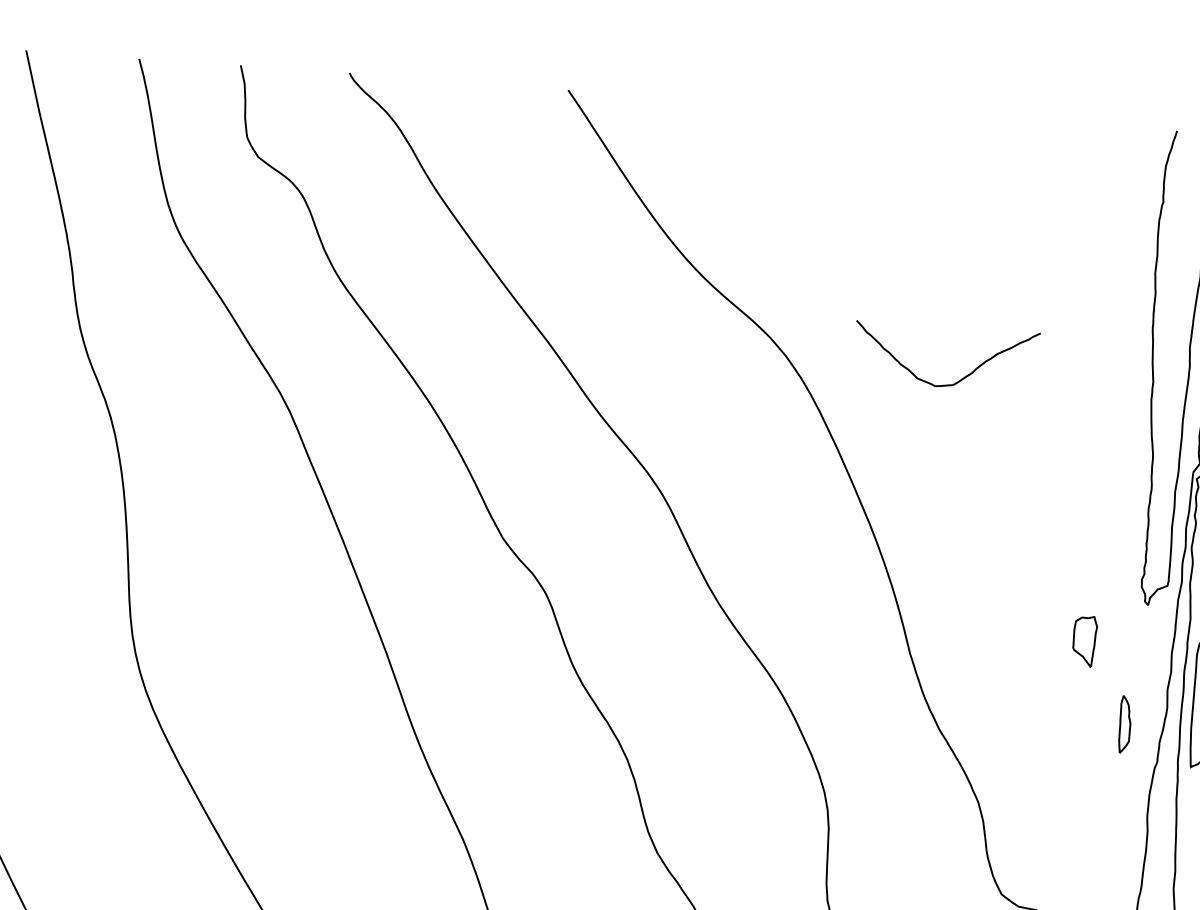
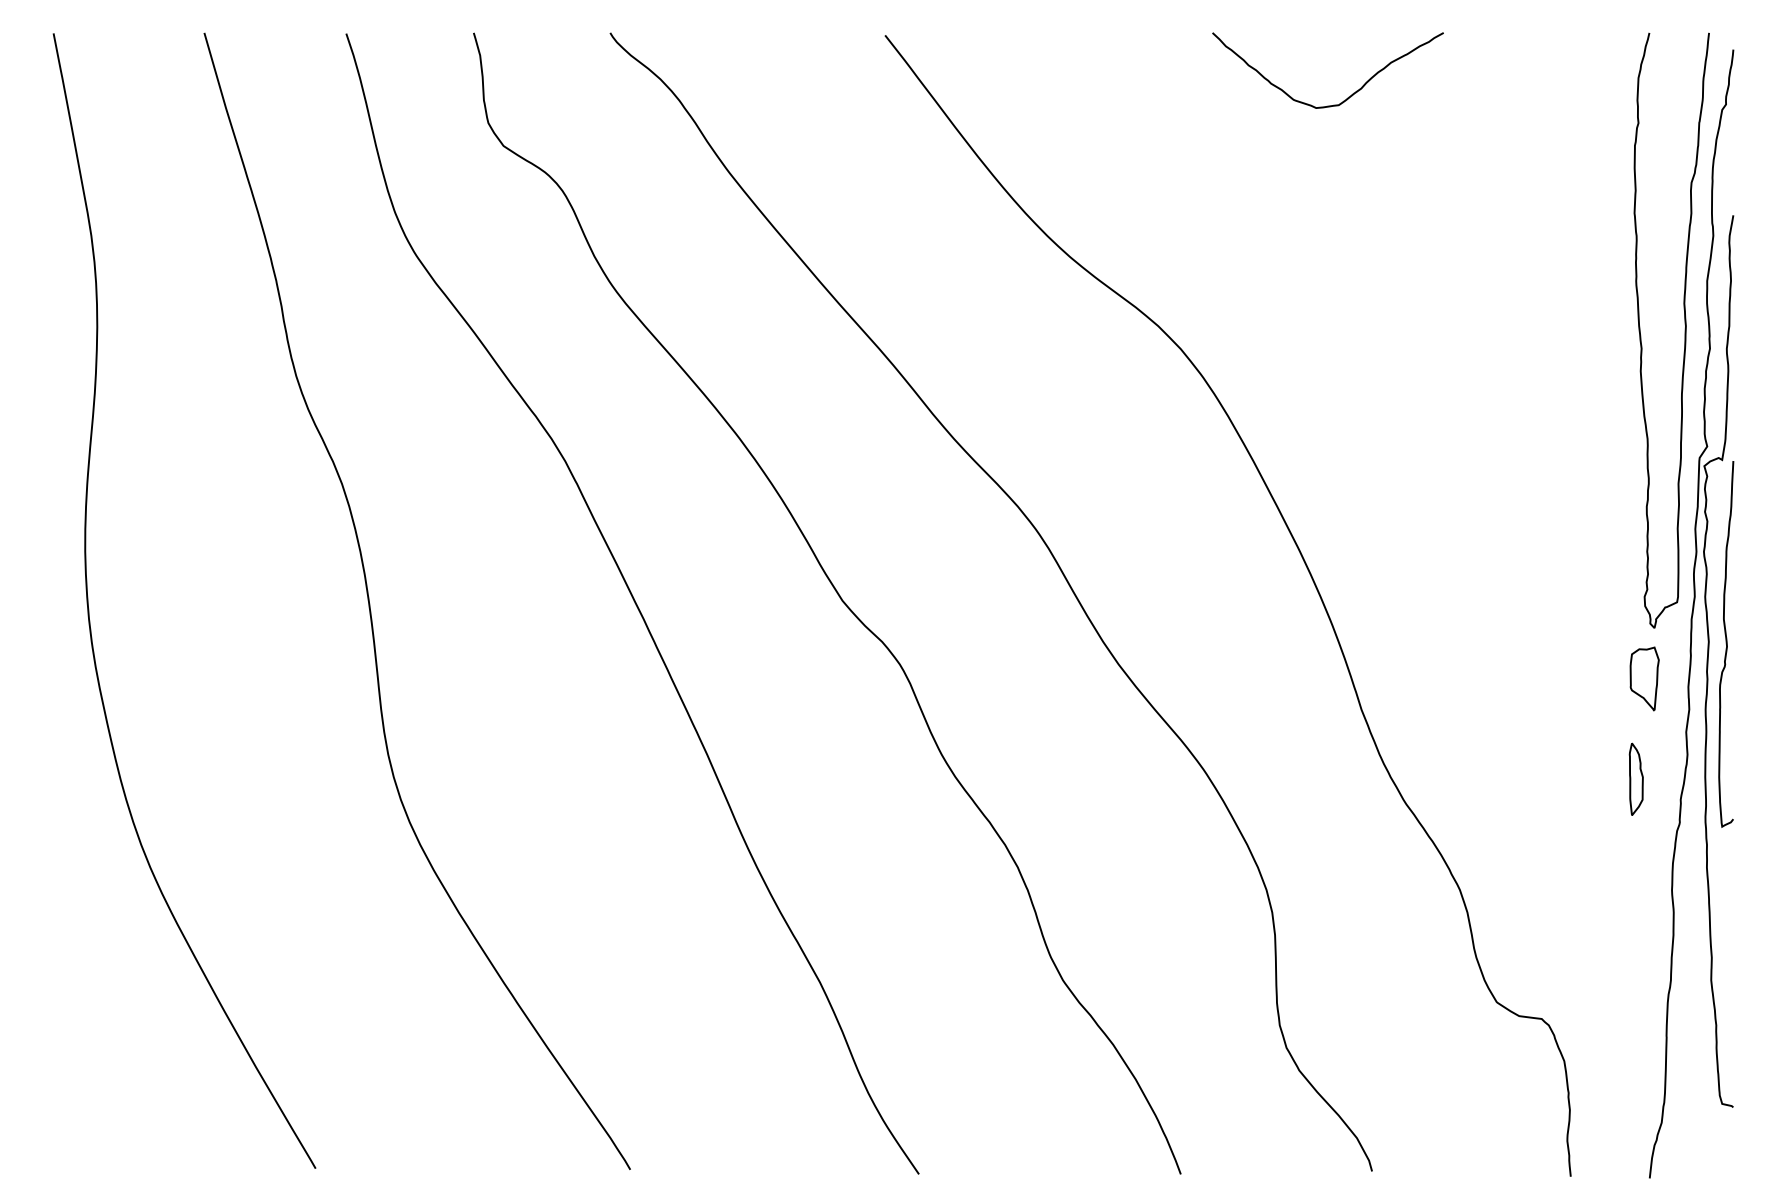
curve: (961, 378) -> (1348, 96), moved
part: (1084, 641) -> (1644, 678), moved

